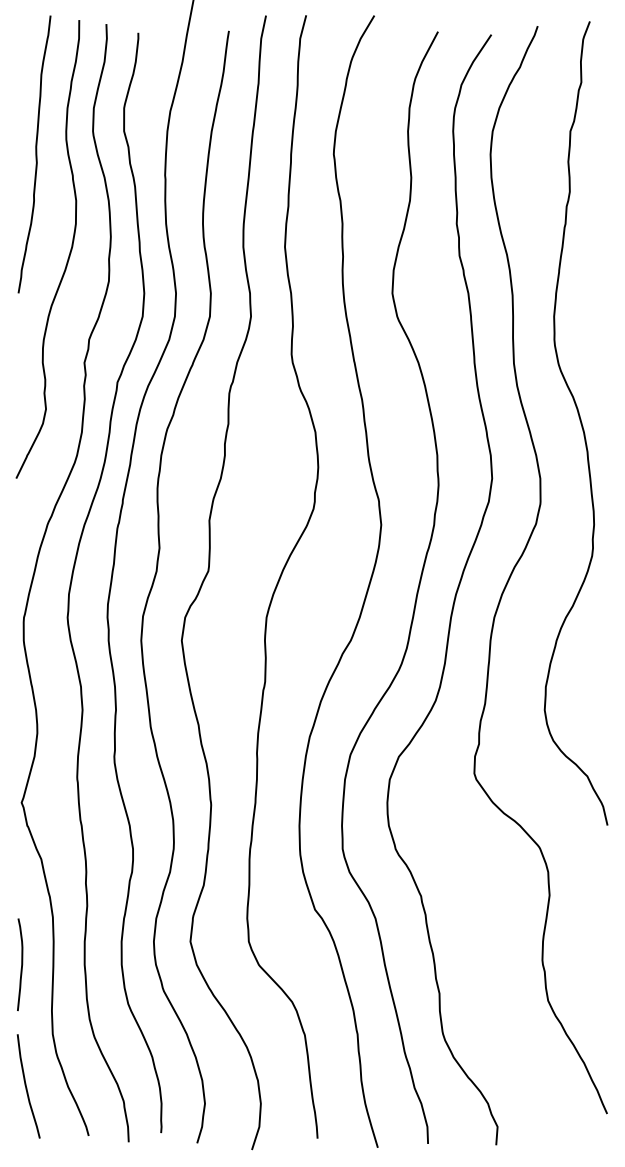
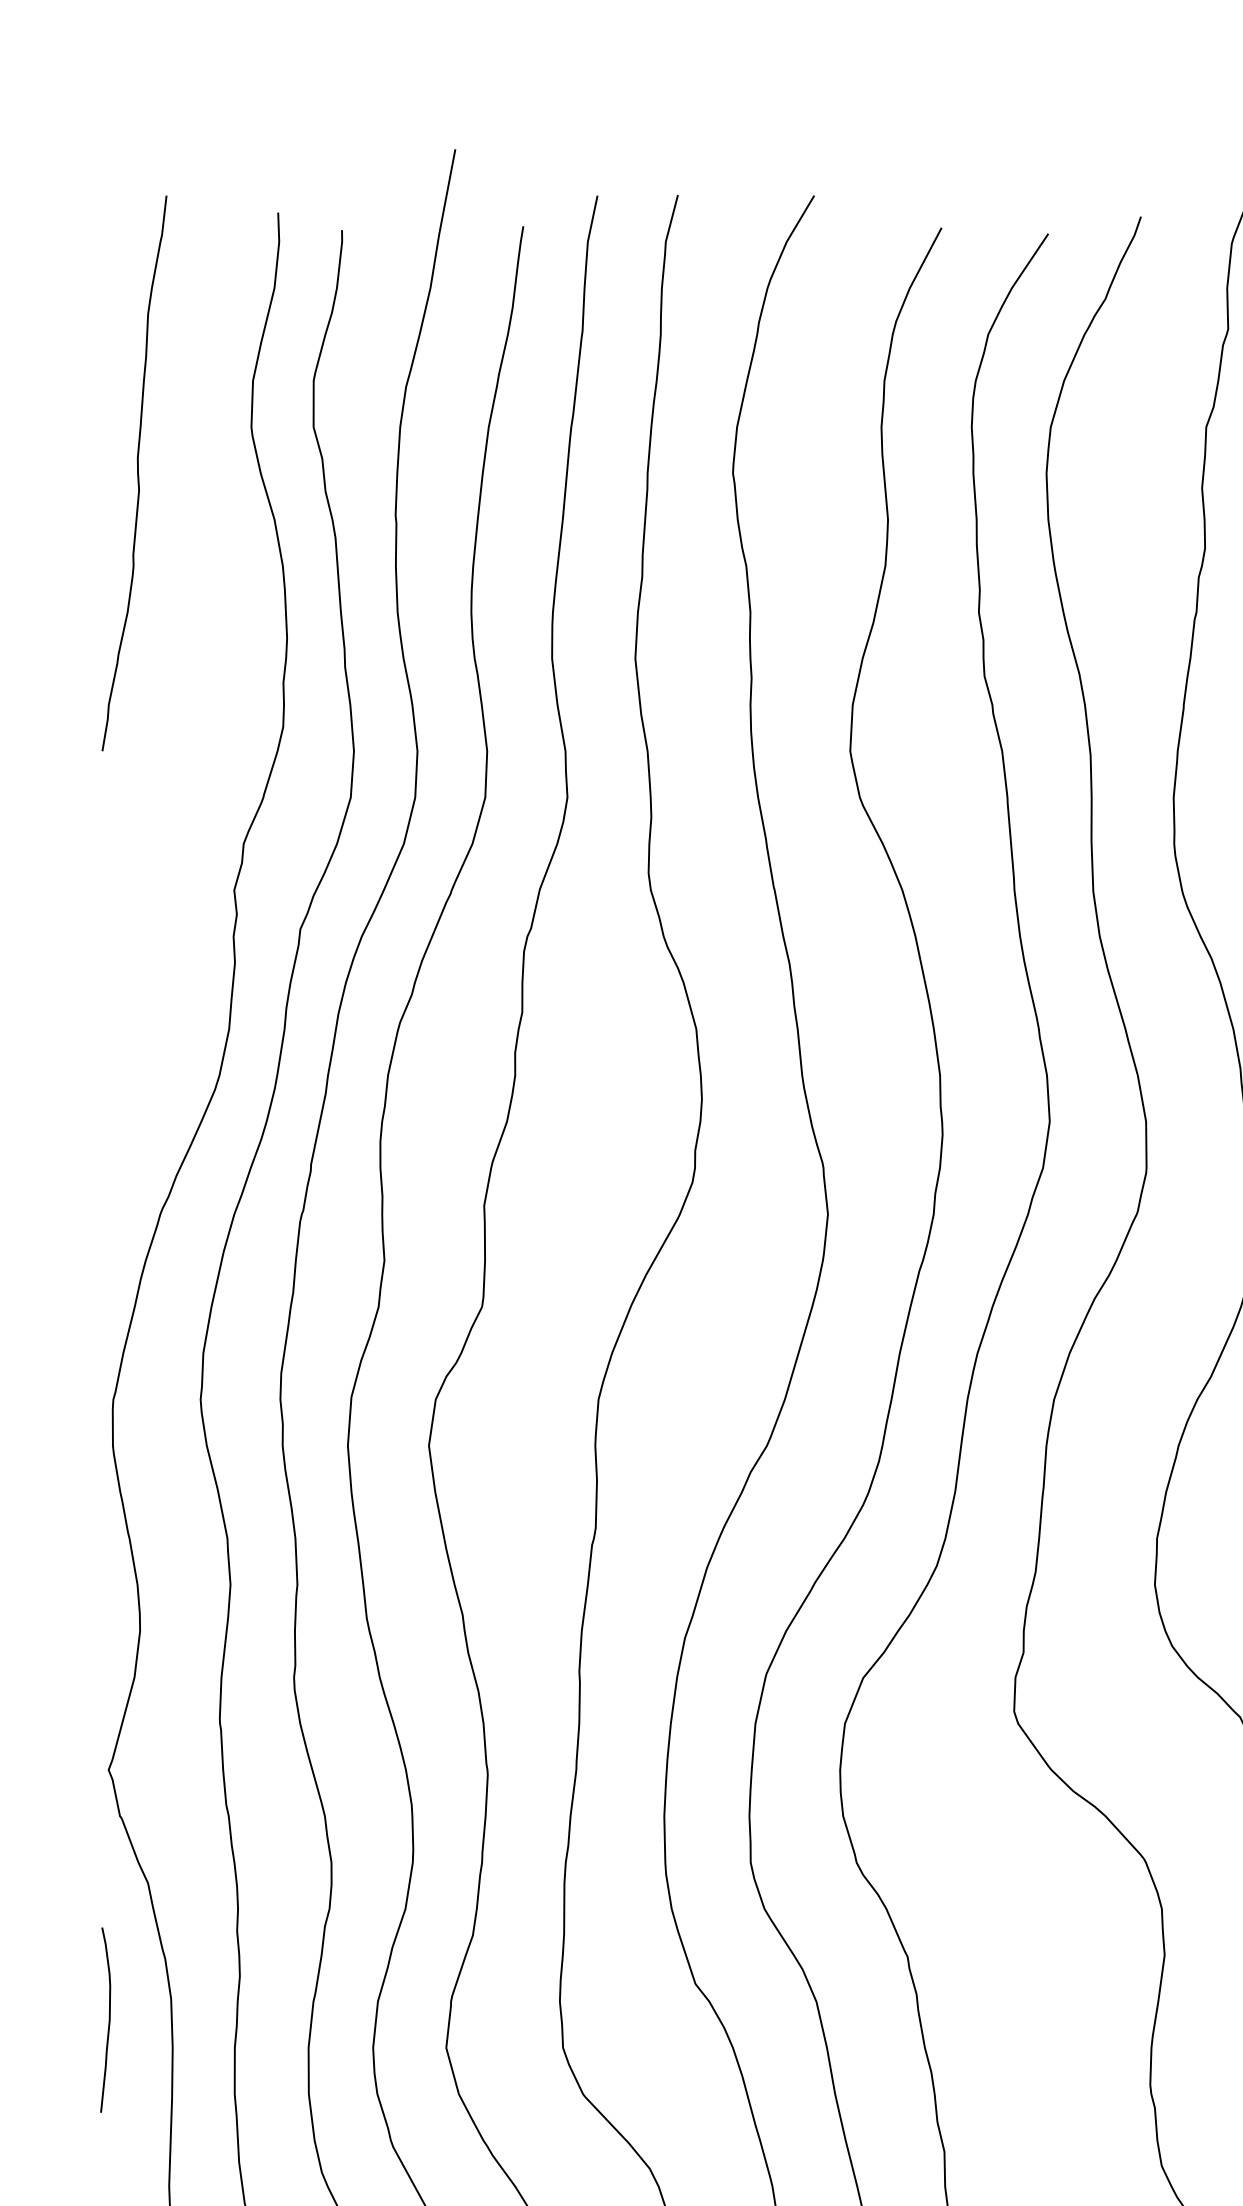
curve: (68, 255) -> (202, 675), removed
curve: (21, 964) -> (108, 2019), moved

